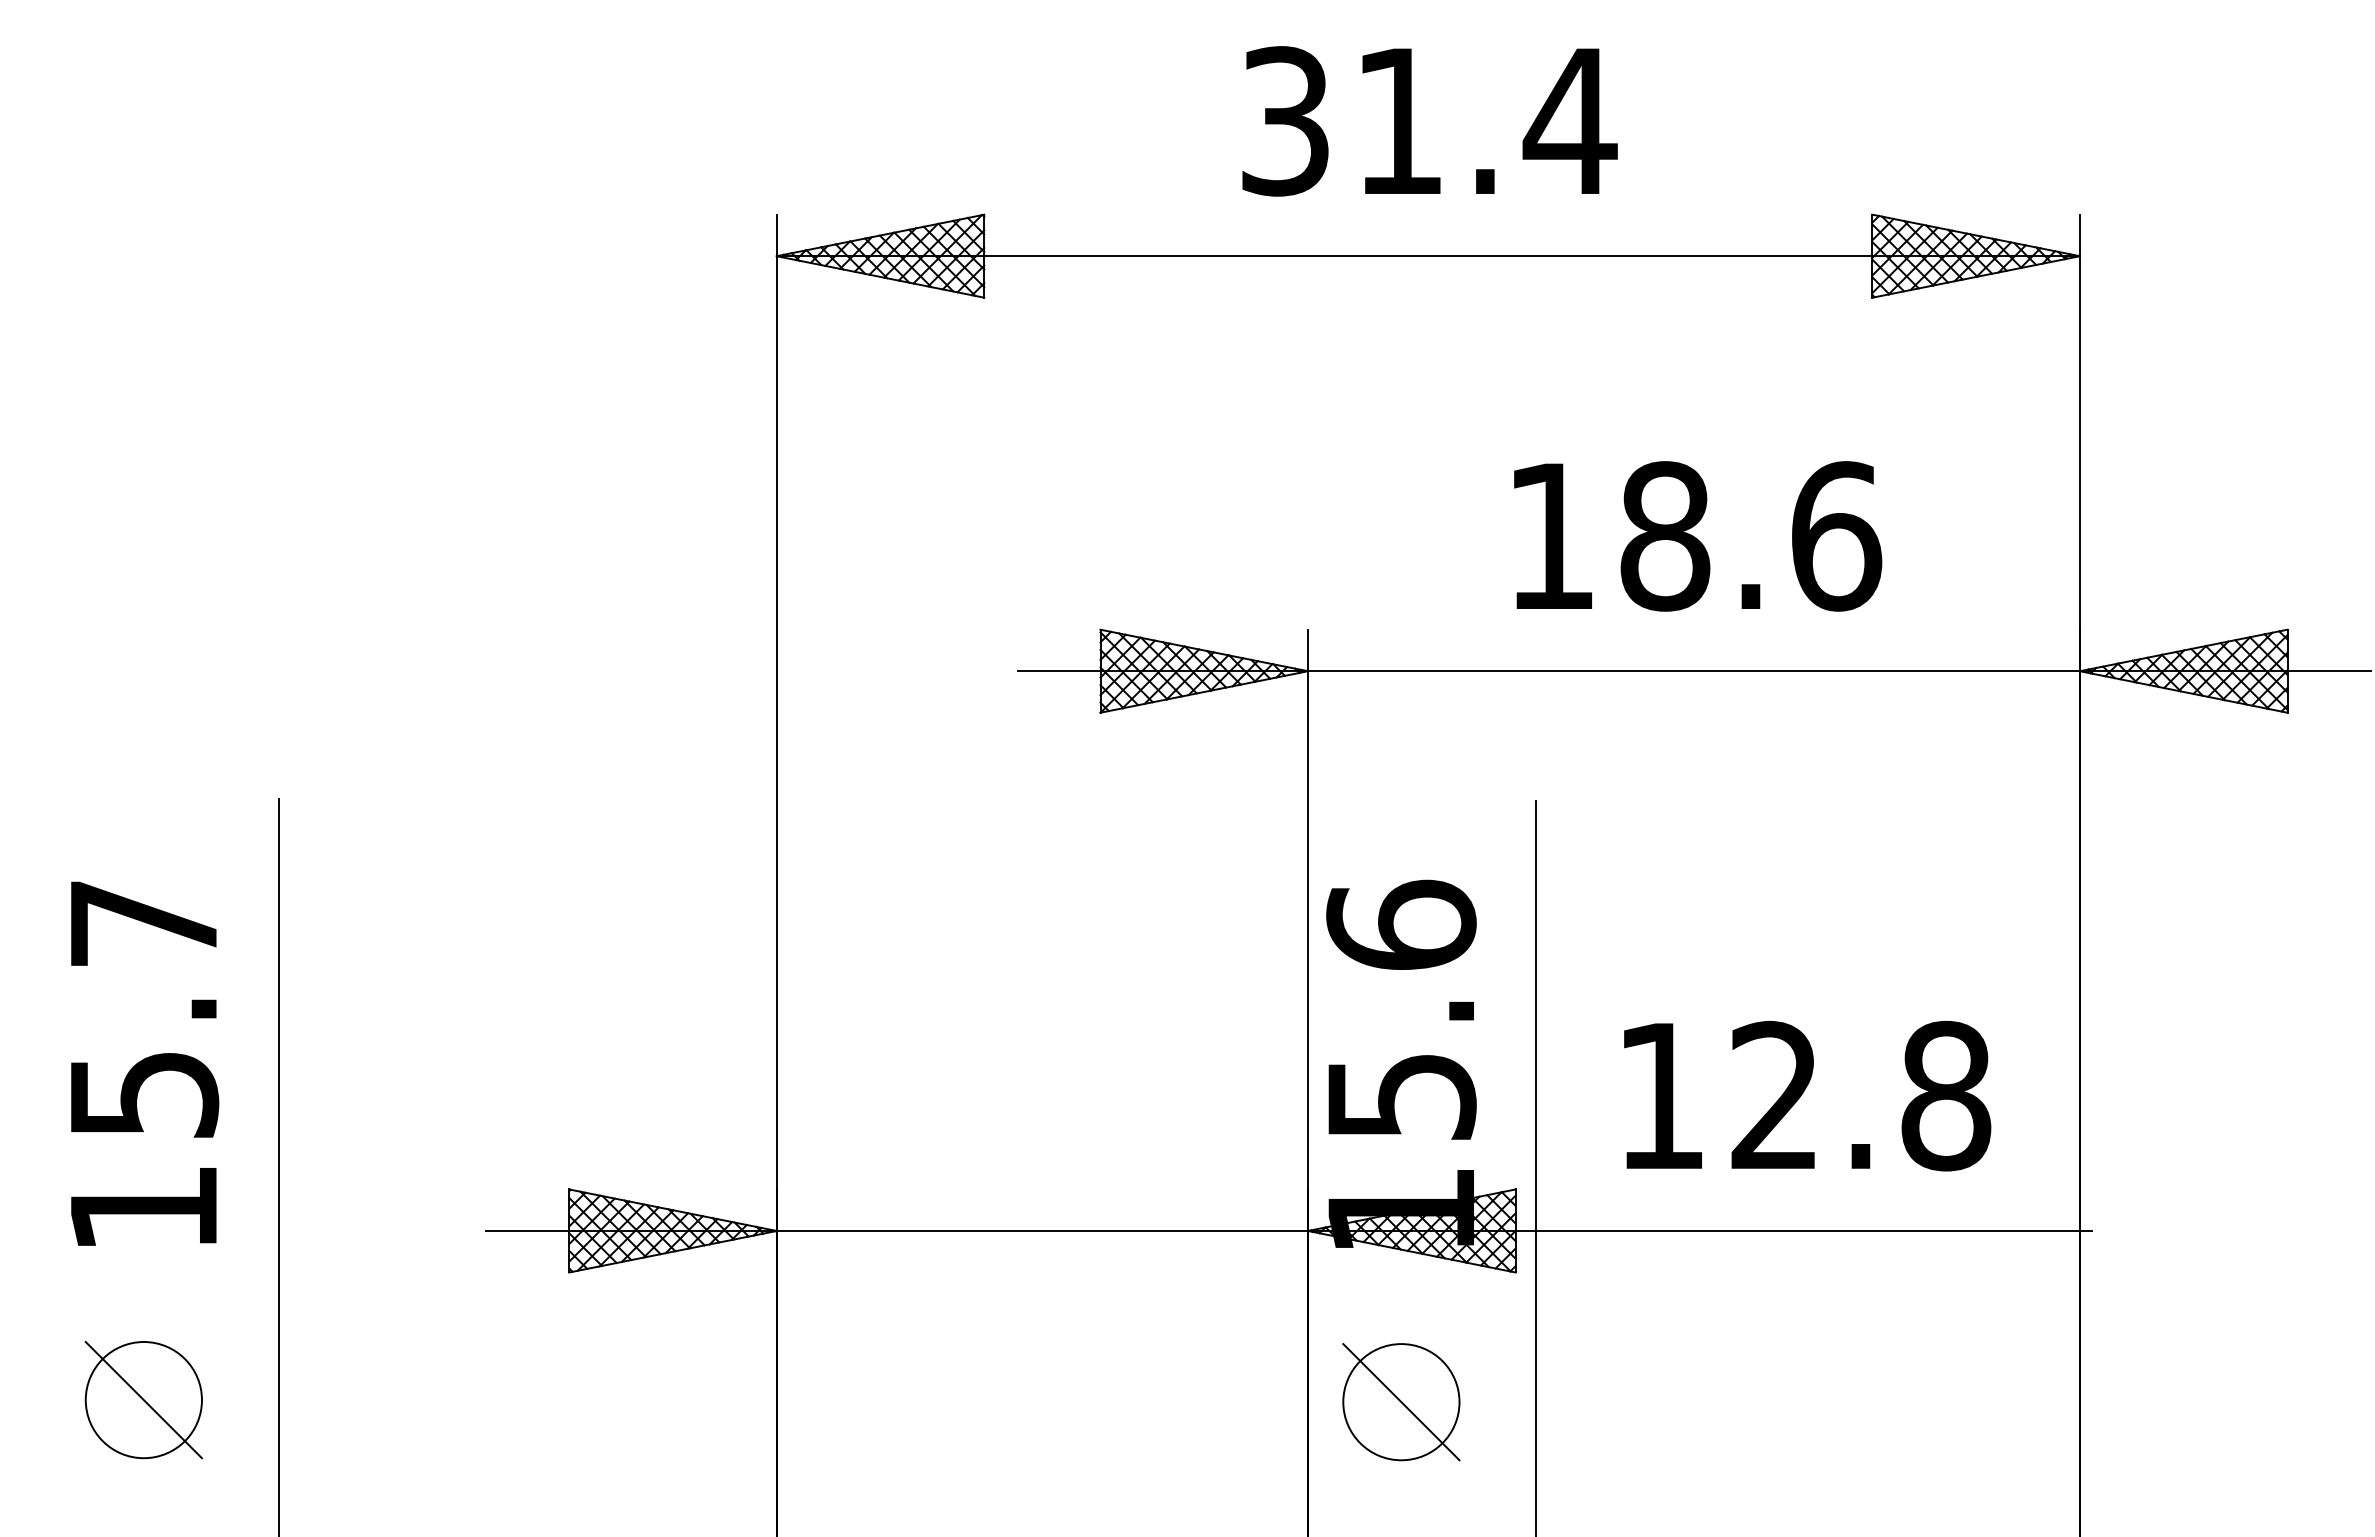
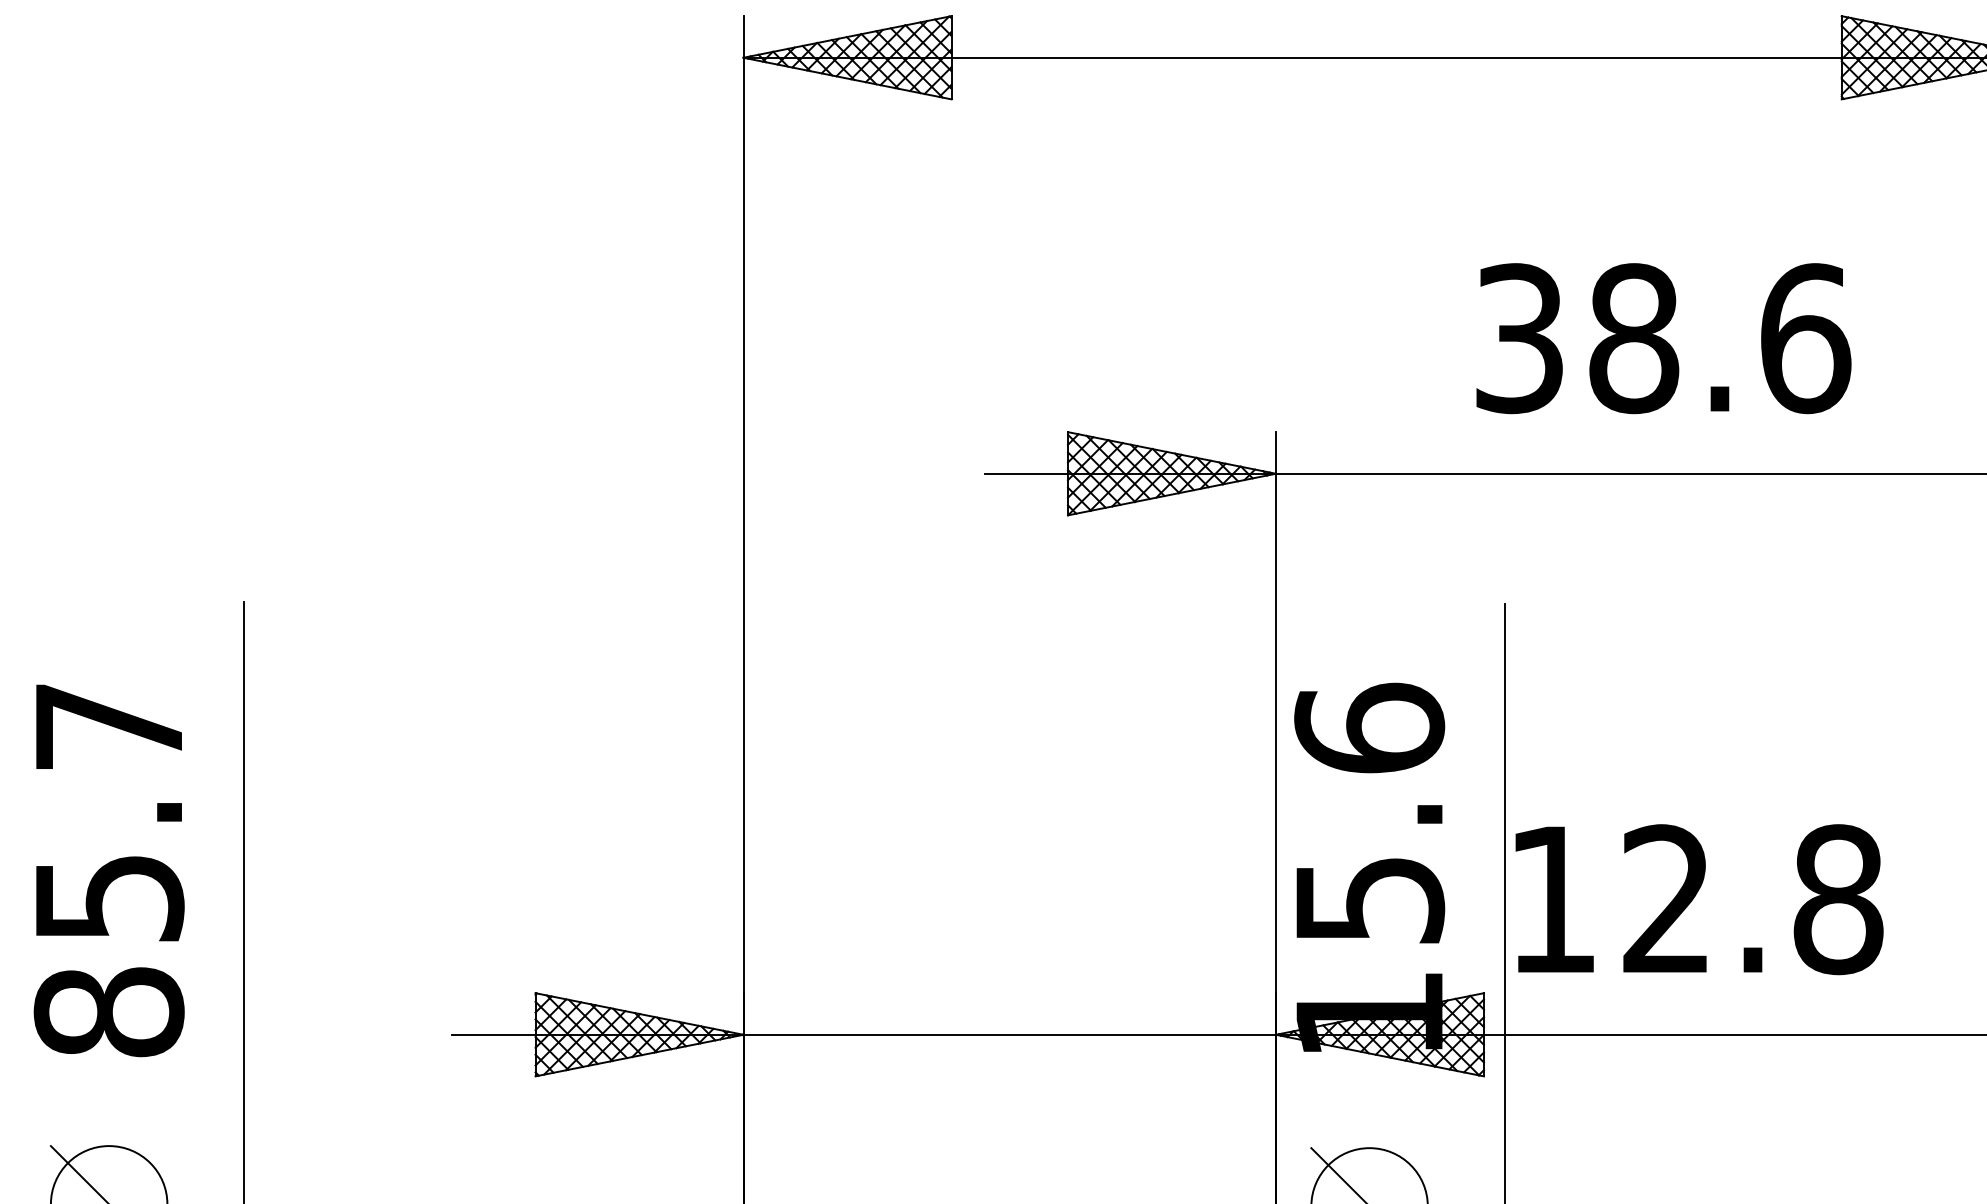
text: (1551, 536) -> (1520, 338), 18.6 -> 38.6
text: (1807, 1095) -> (1699, 899), moved
text: (143, 1208) -> (108, 1012), 15.7 -> 85.7

